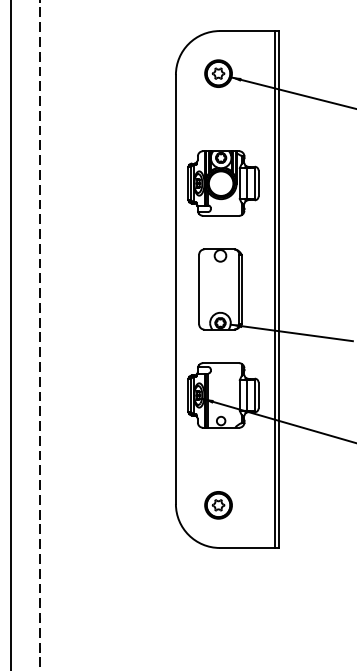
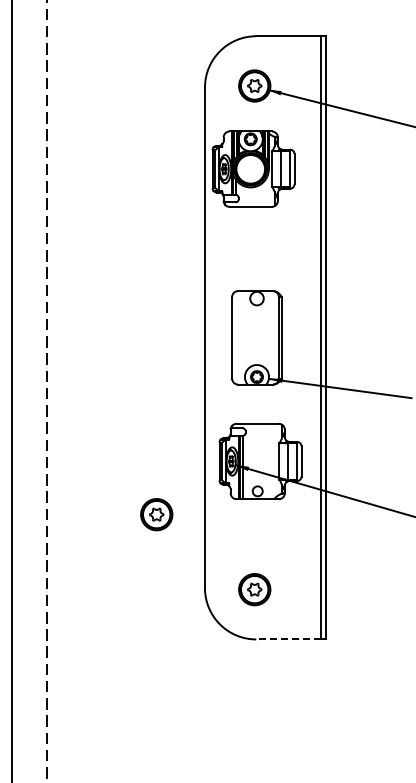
part: (223, 182) -> (253, 168), moved
part: (134, 440) -> (156, 514), added
line: (247, 548) -> (288, 639), solid -> dashed

